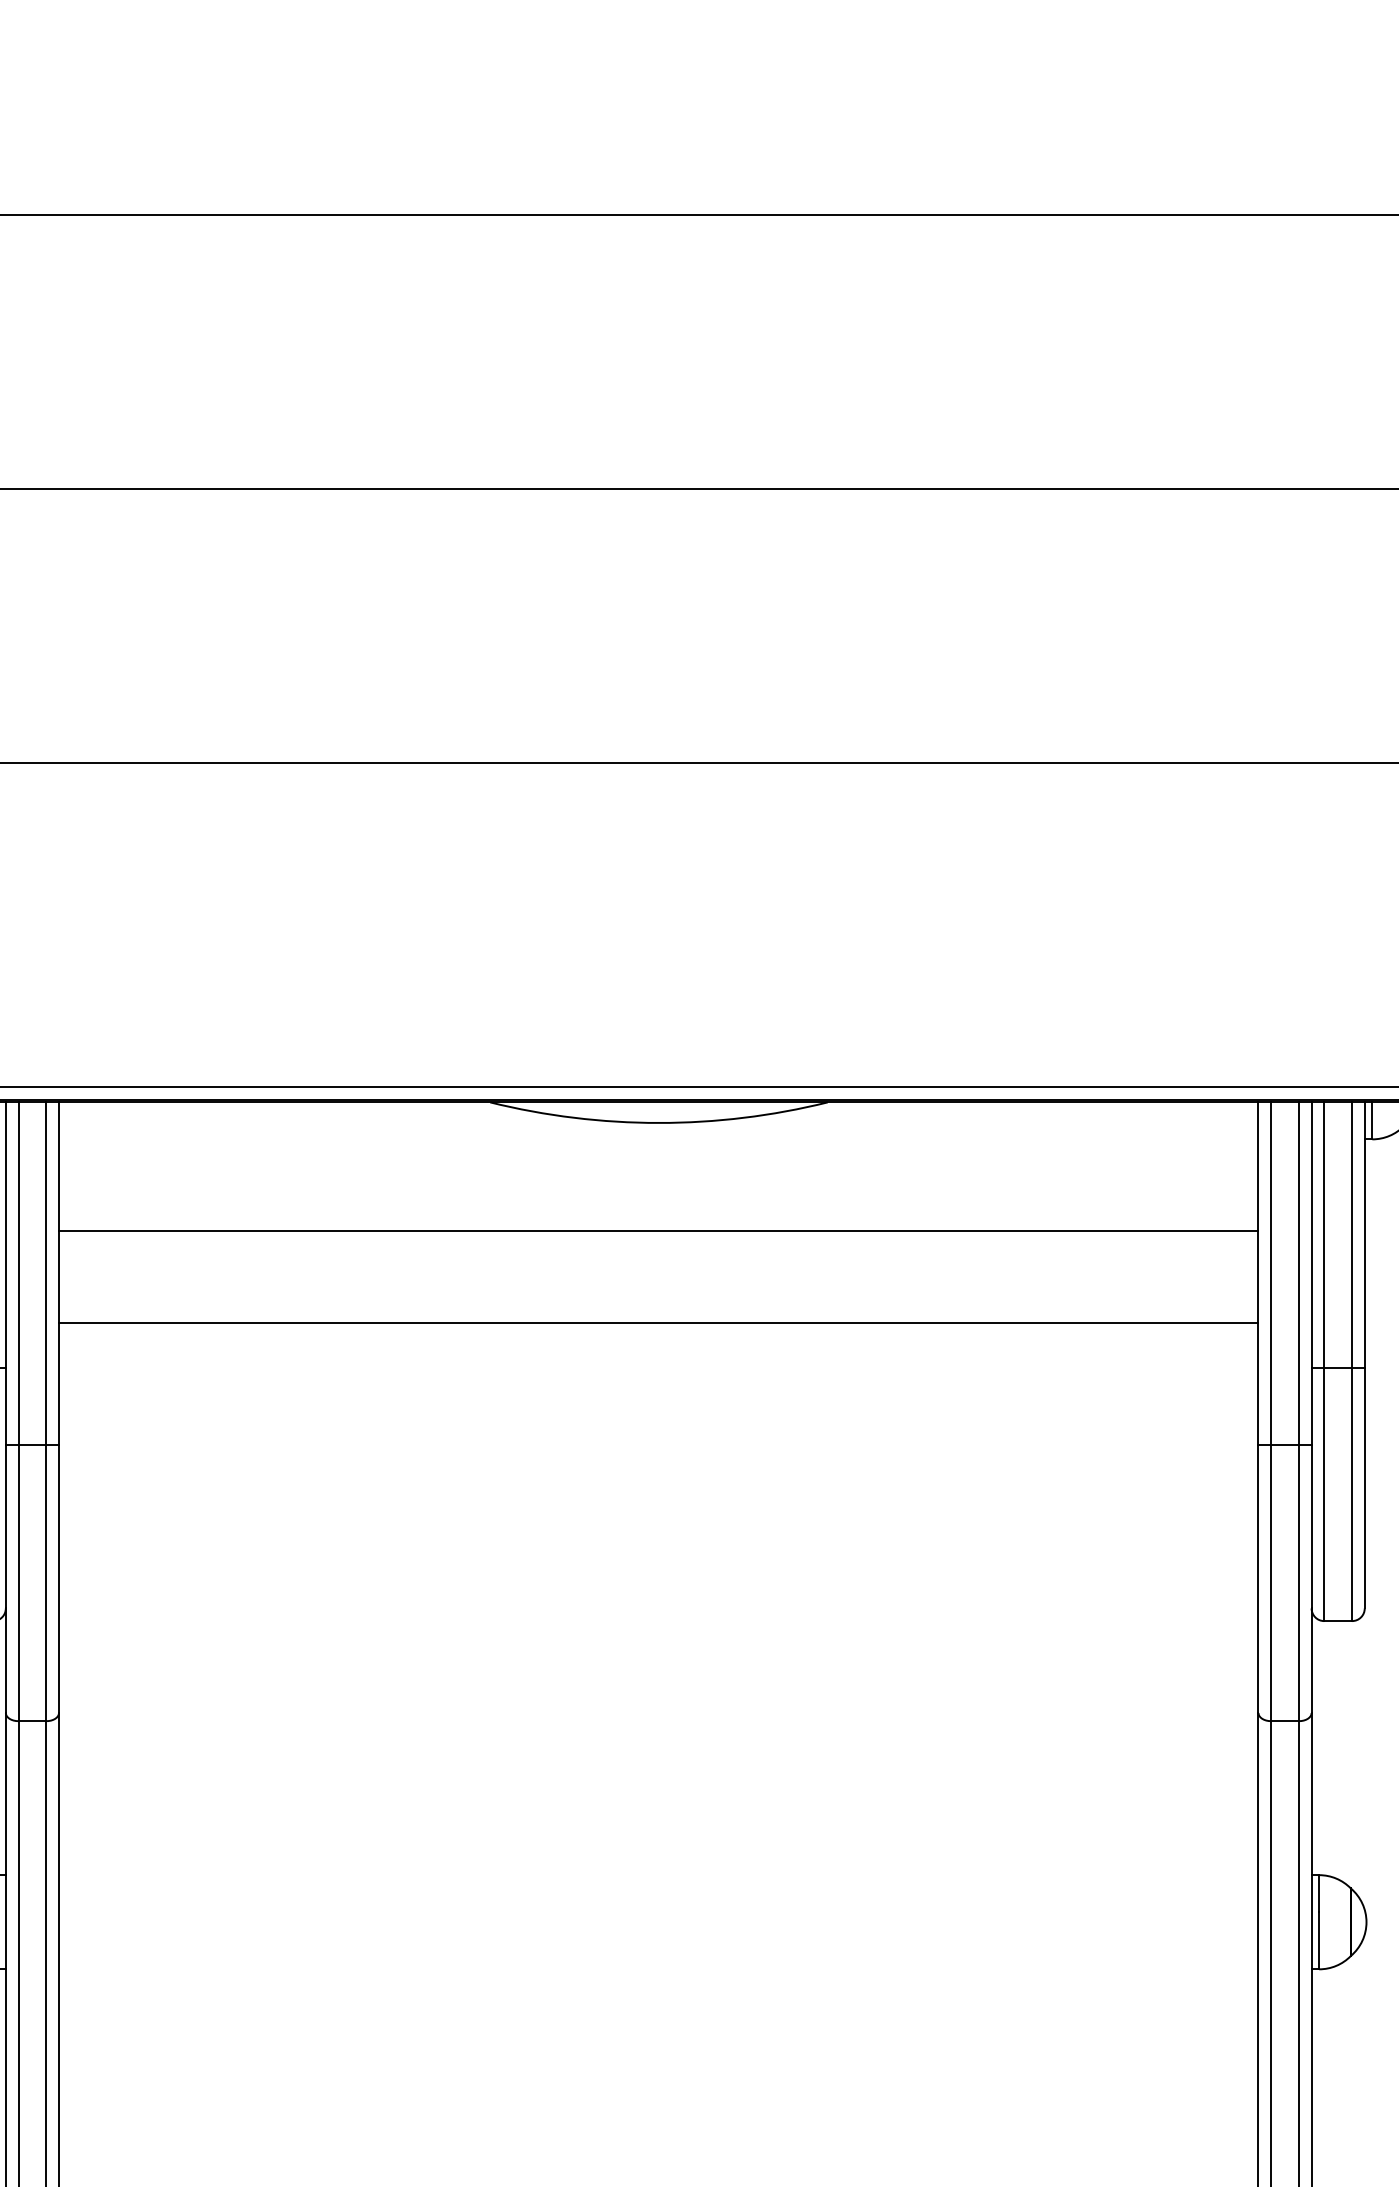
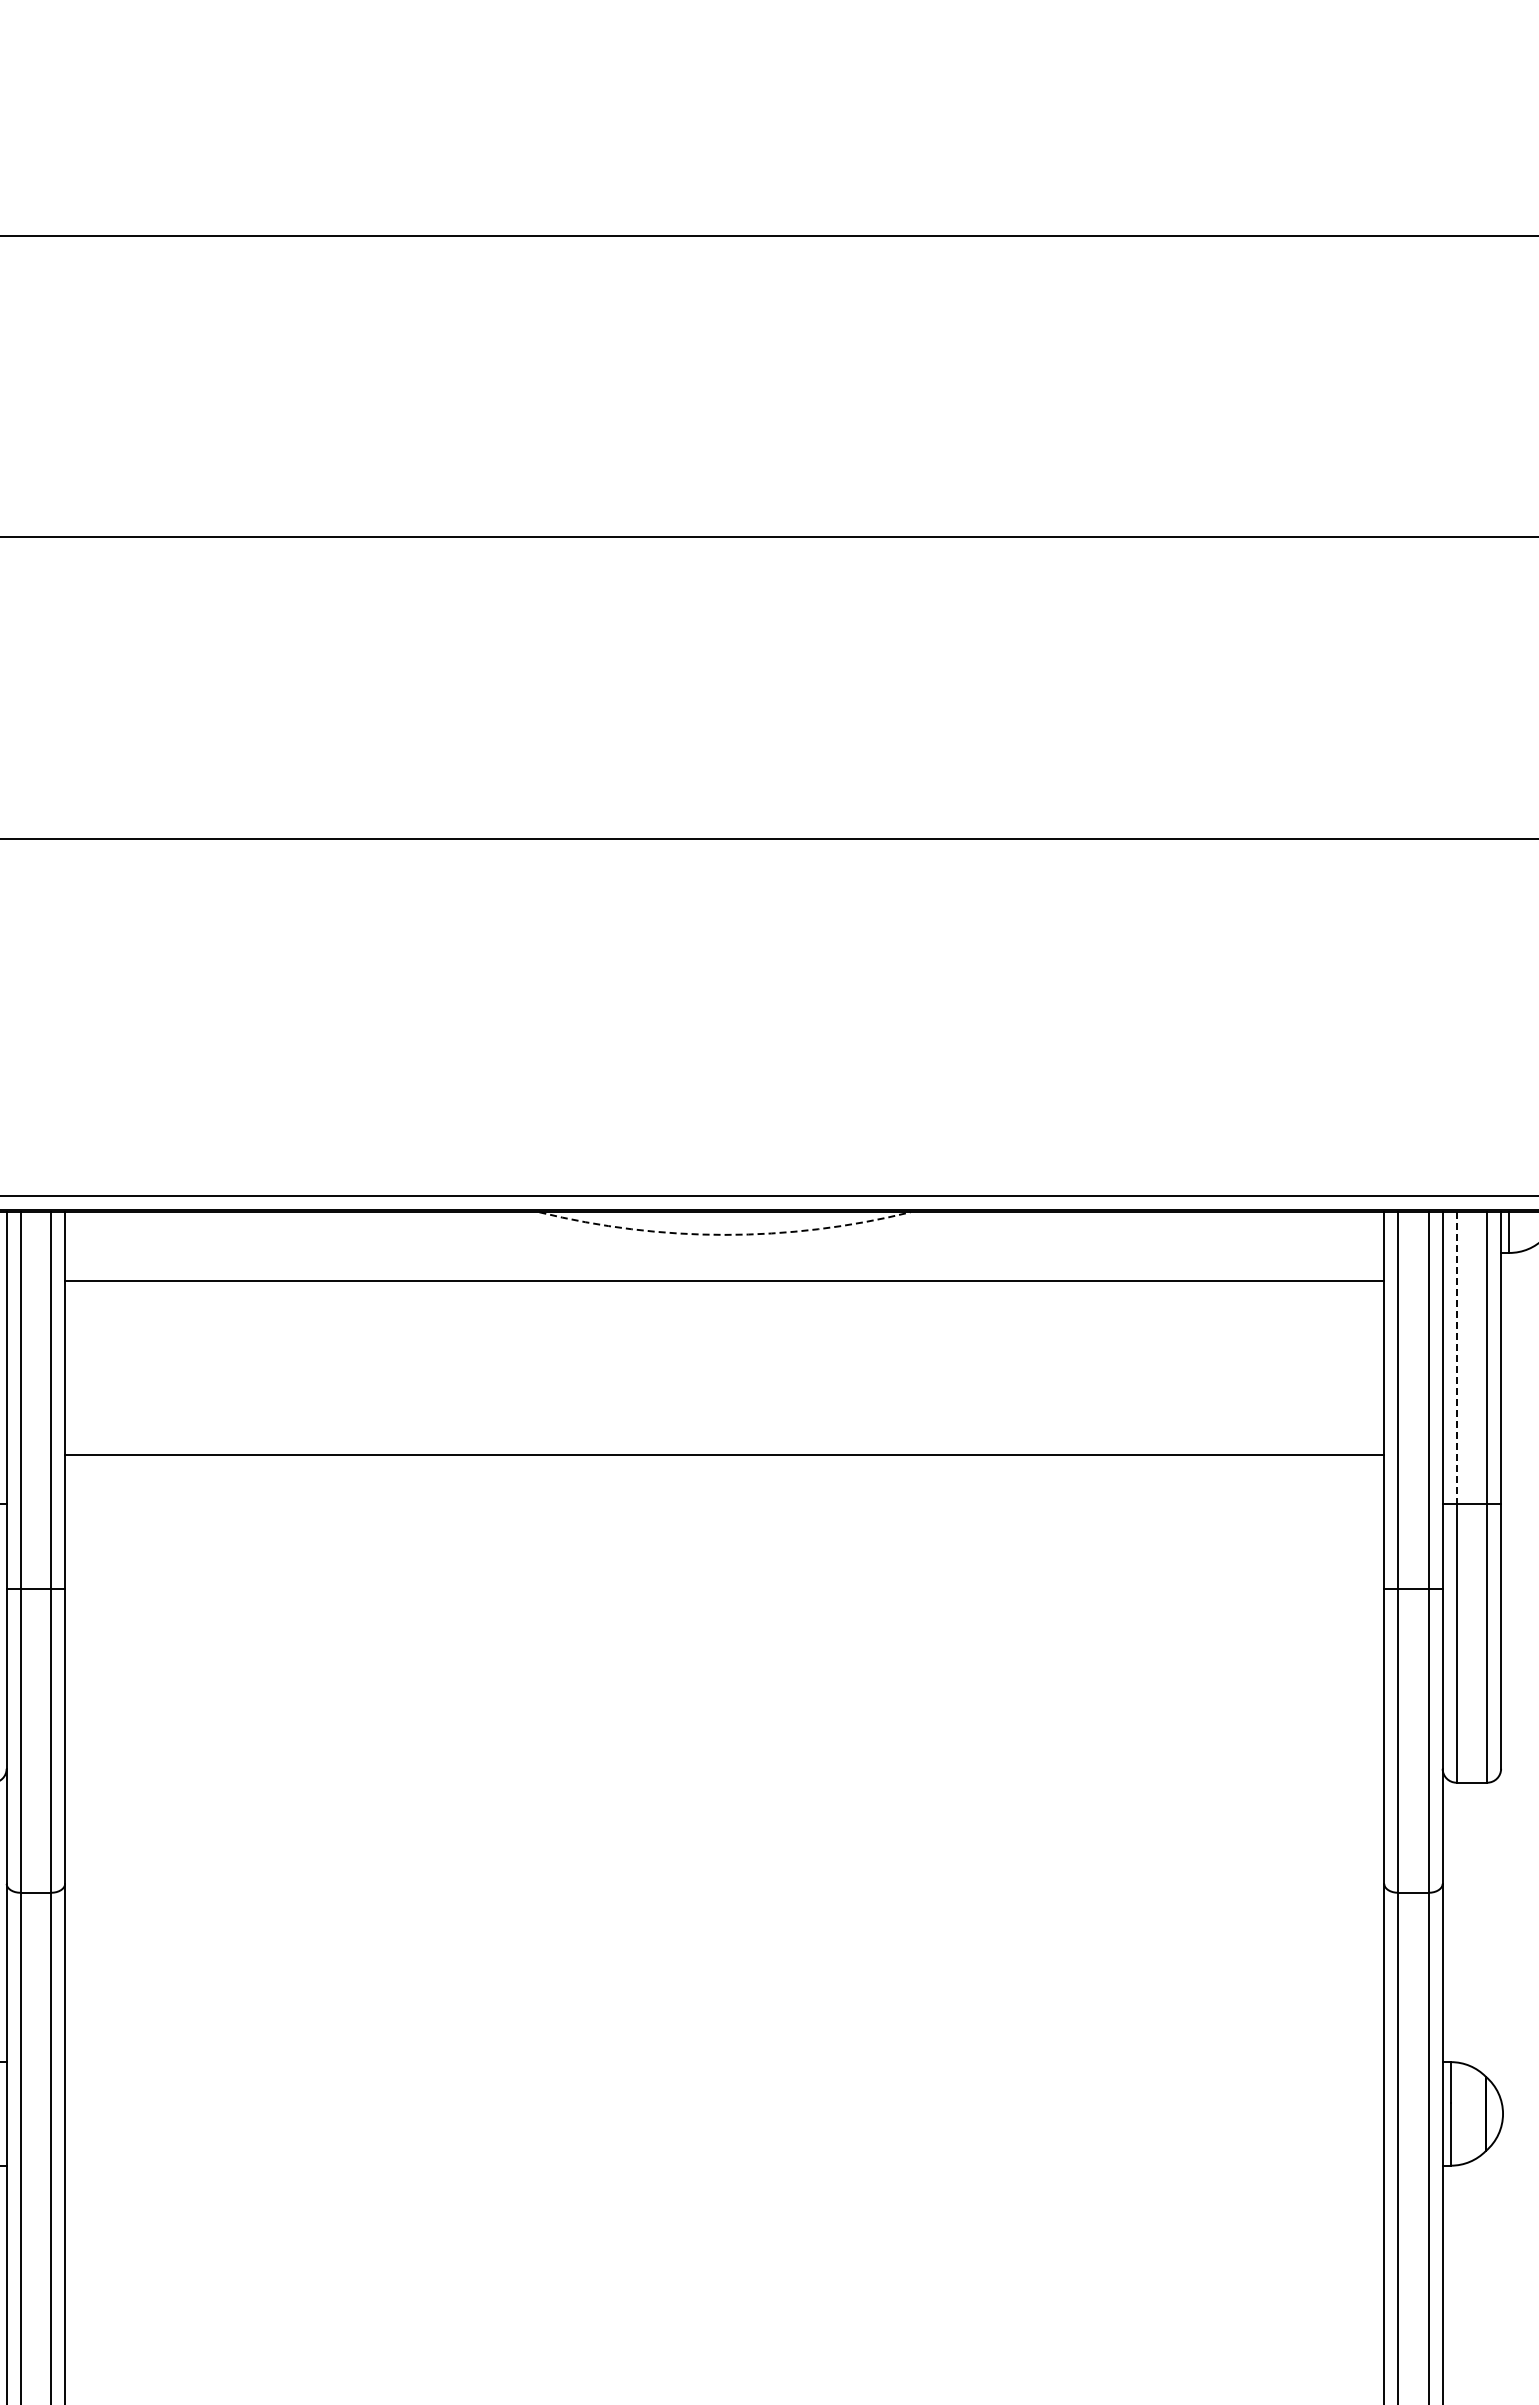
arc: (658, 1122) -> (724, 1234), solid -> dashed
line: (658, 1231) -> (724, 1281), moved
line: (1324, 1235) -> (1456, 1358), solid -> dashed

